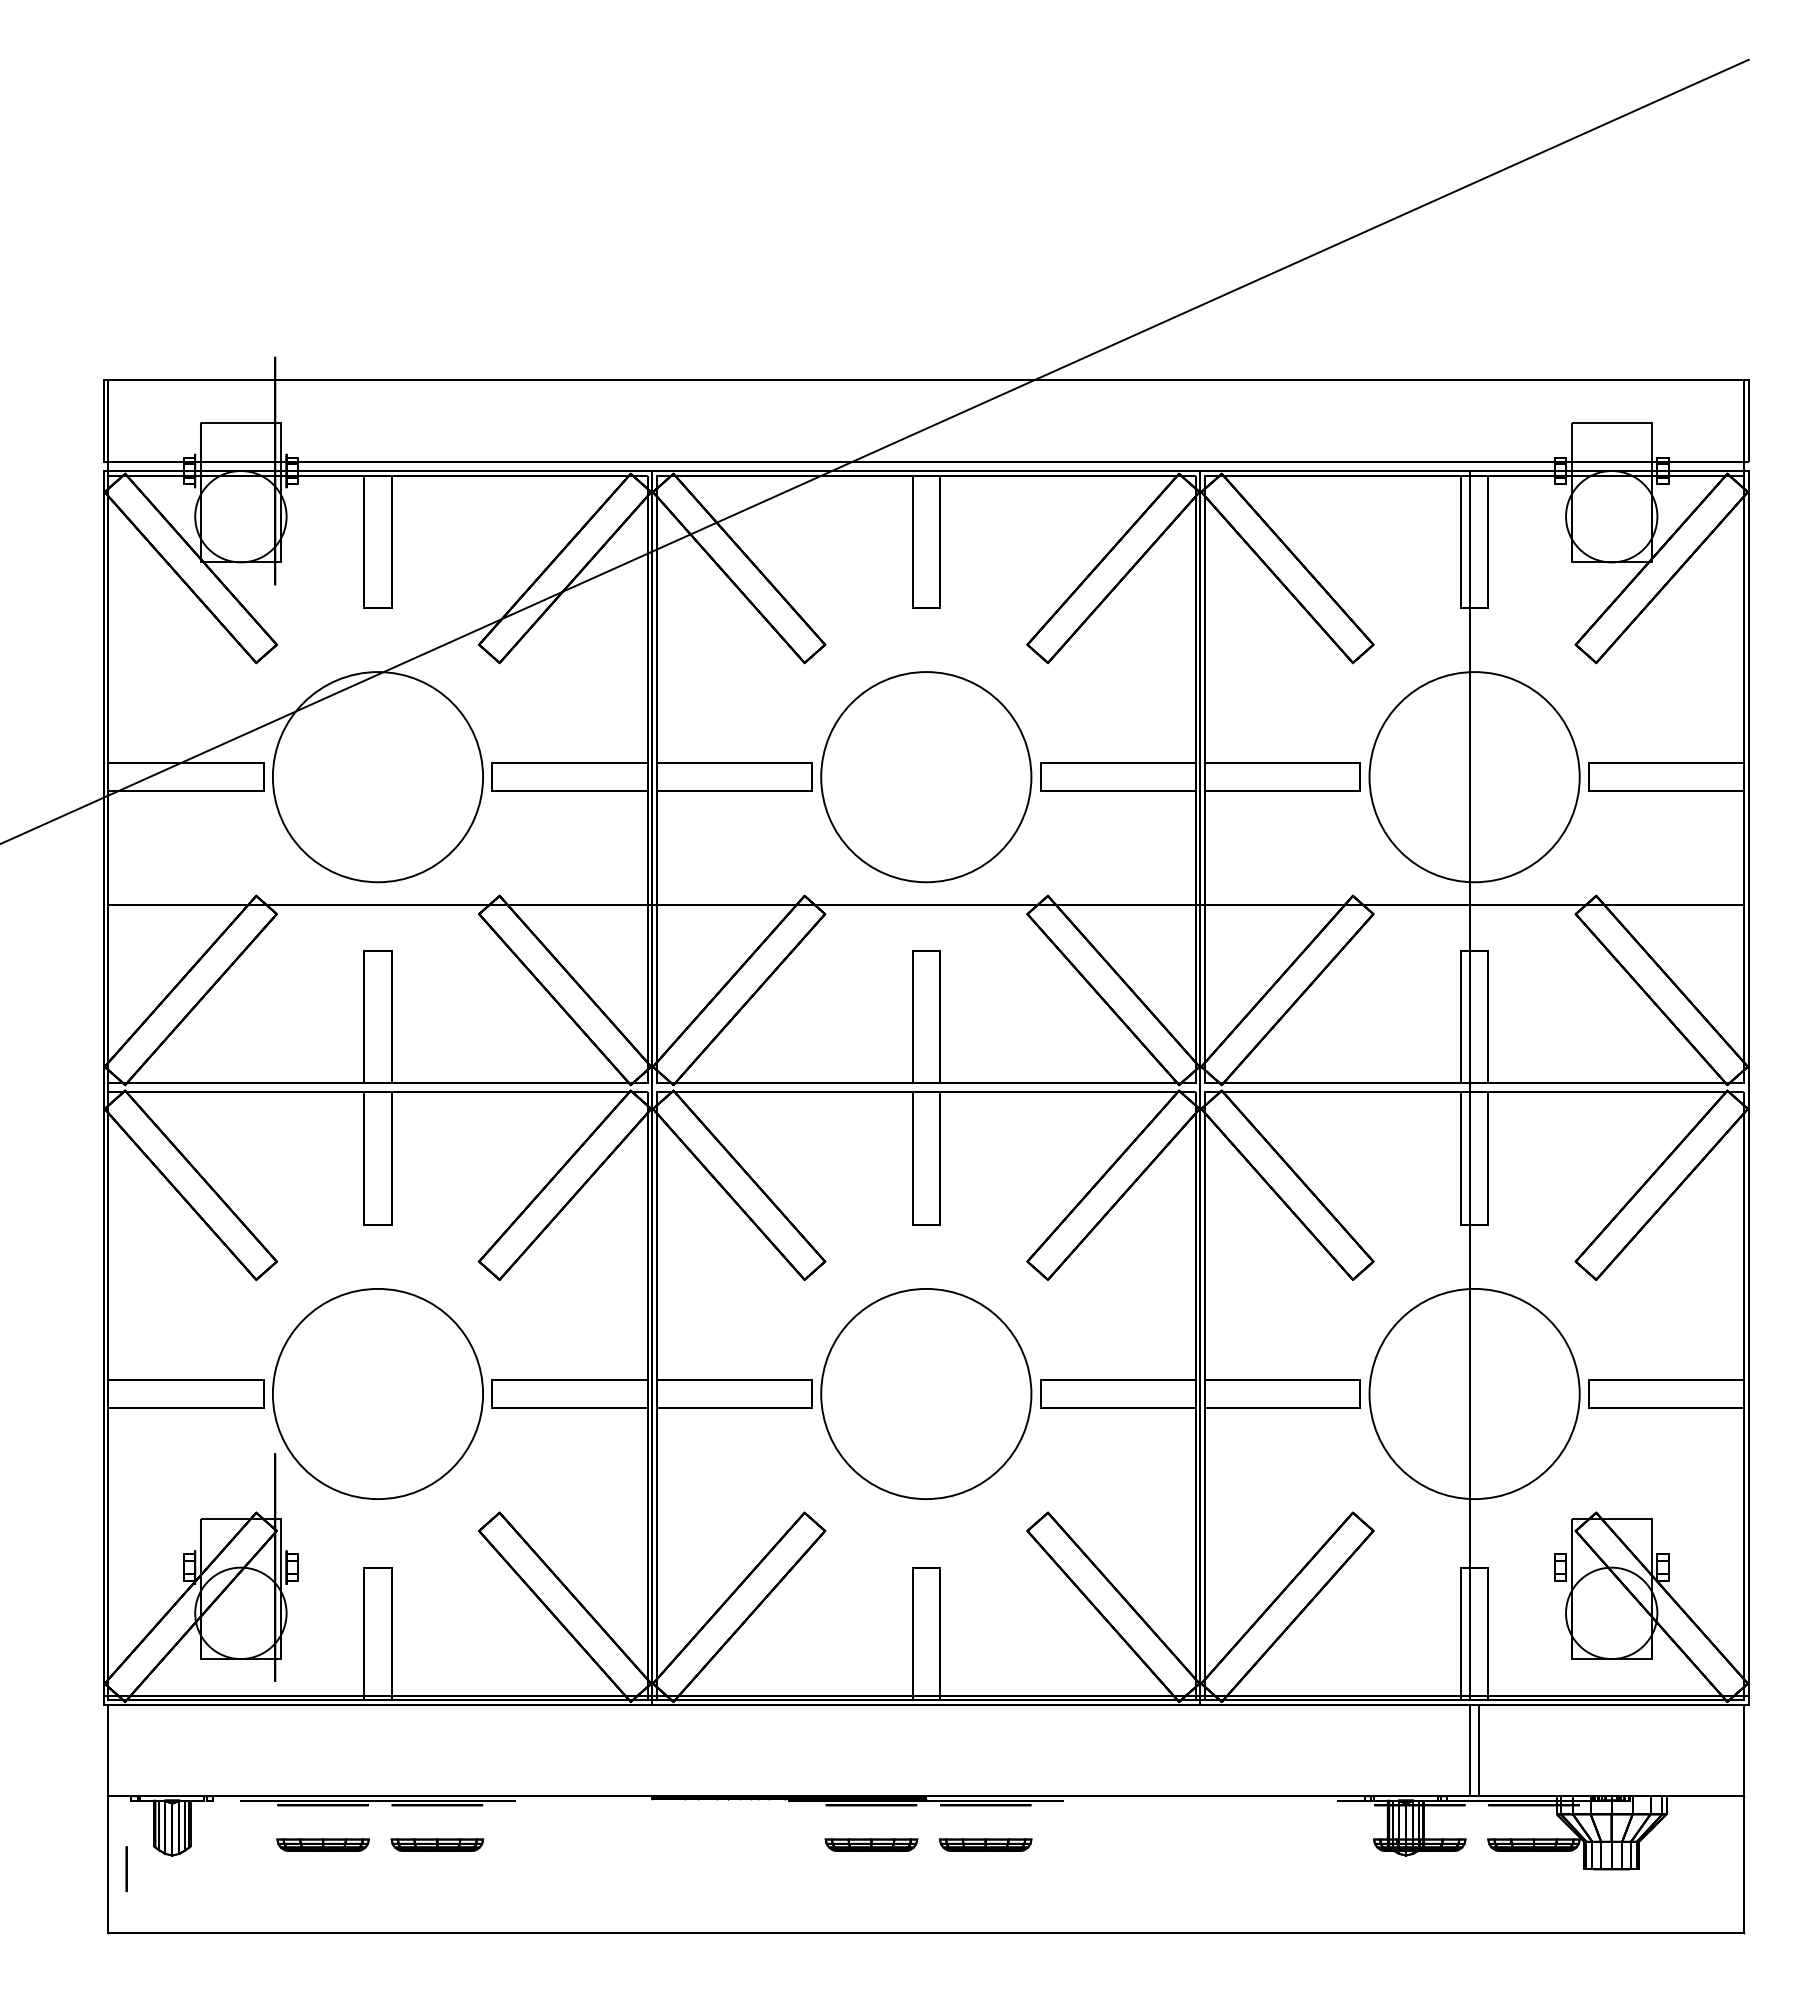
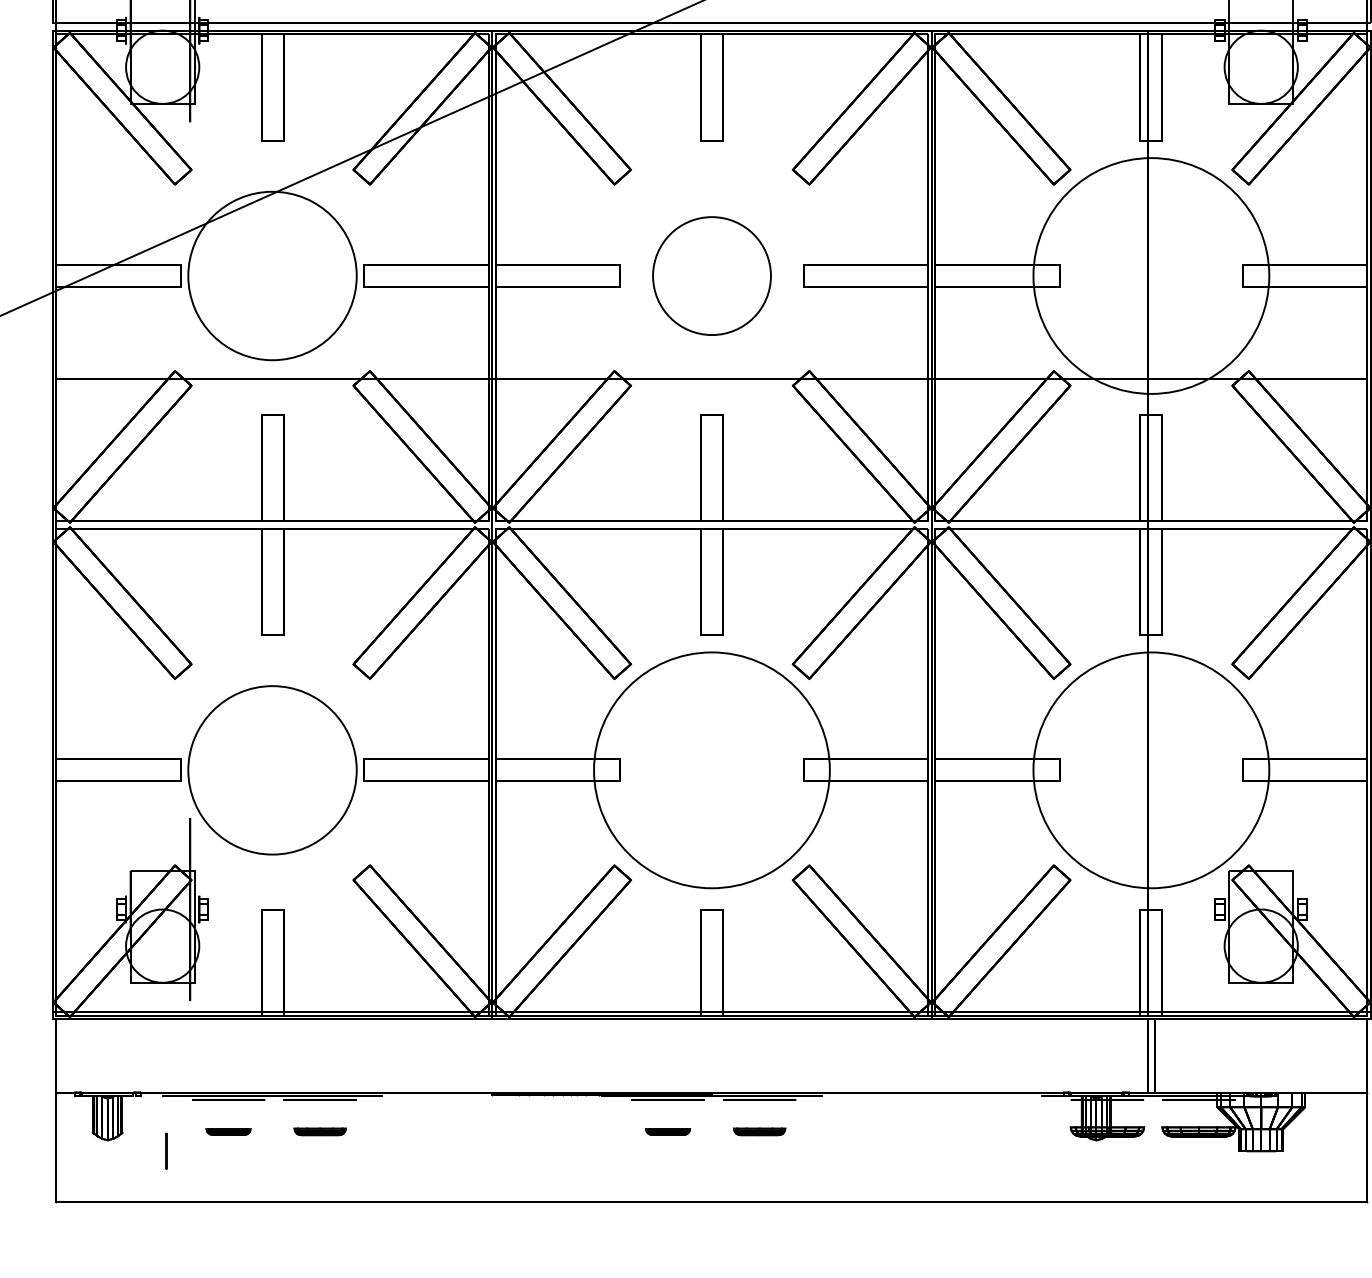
circle: (926, 777) -> (712, 276), size x0.7
circle: (1474, 777) -> (1151, 276), size x1.4
circle: (926, 1393) -> (712, 769), size x1.4
circle: (1474, 1393) -> (1151, 769), size x1.4
part: (322, 1844) -> (228, 1131), size x0.6
part: (437, 1844) -> (320, 1131), size x0.7
part: (871, 1844) -> (668, 1131), size x0.6
part: (985, 1844) -> (759, 1131), size x0.7
circle: (126, 1869) -> (166, 1151), moved

